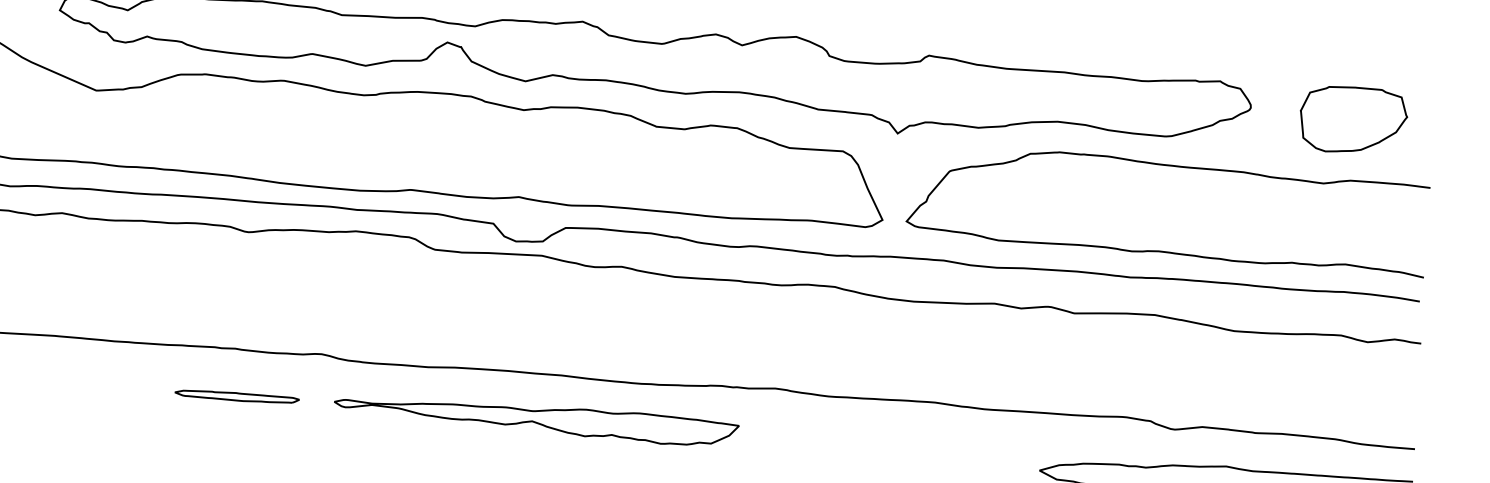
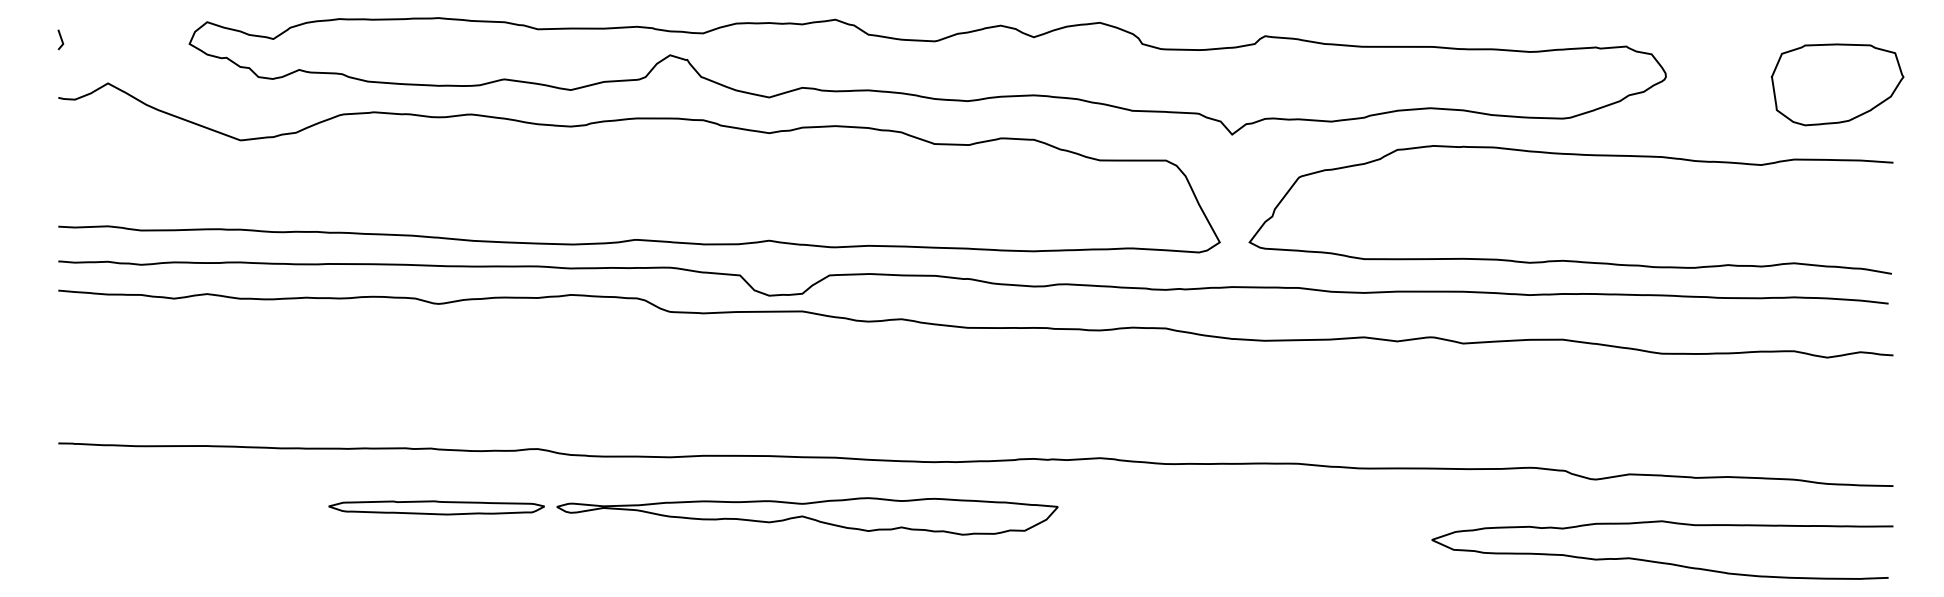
part: (1353, 119) -> (1837, 84), moved
part: (237, 396) -> (436, 507), size x1.4

